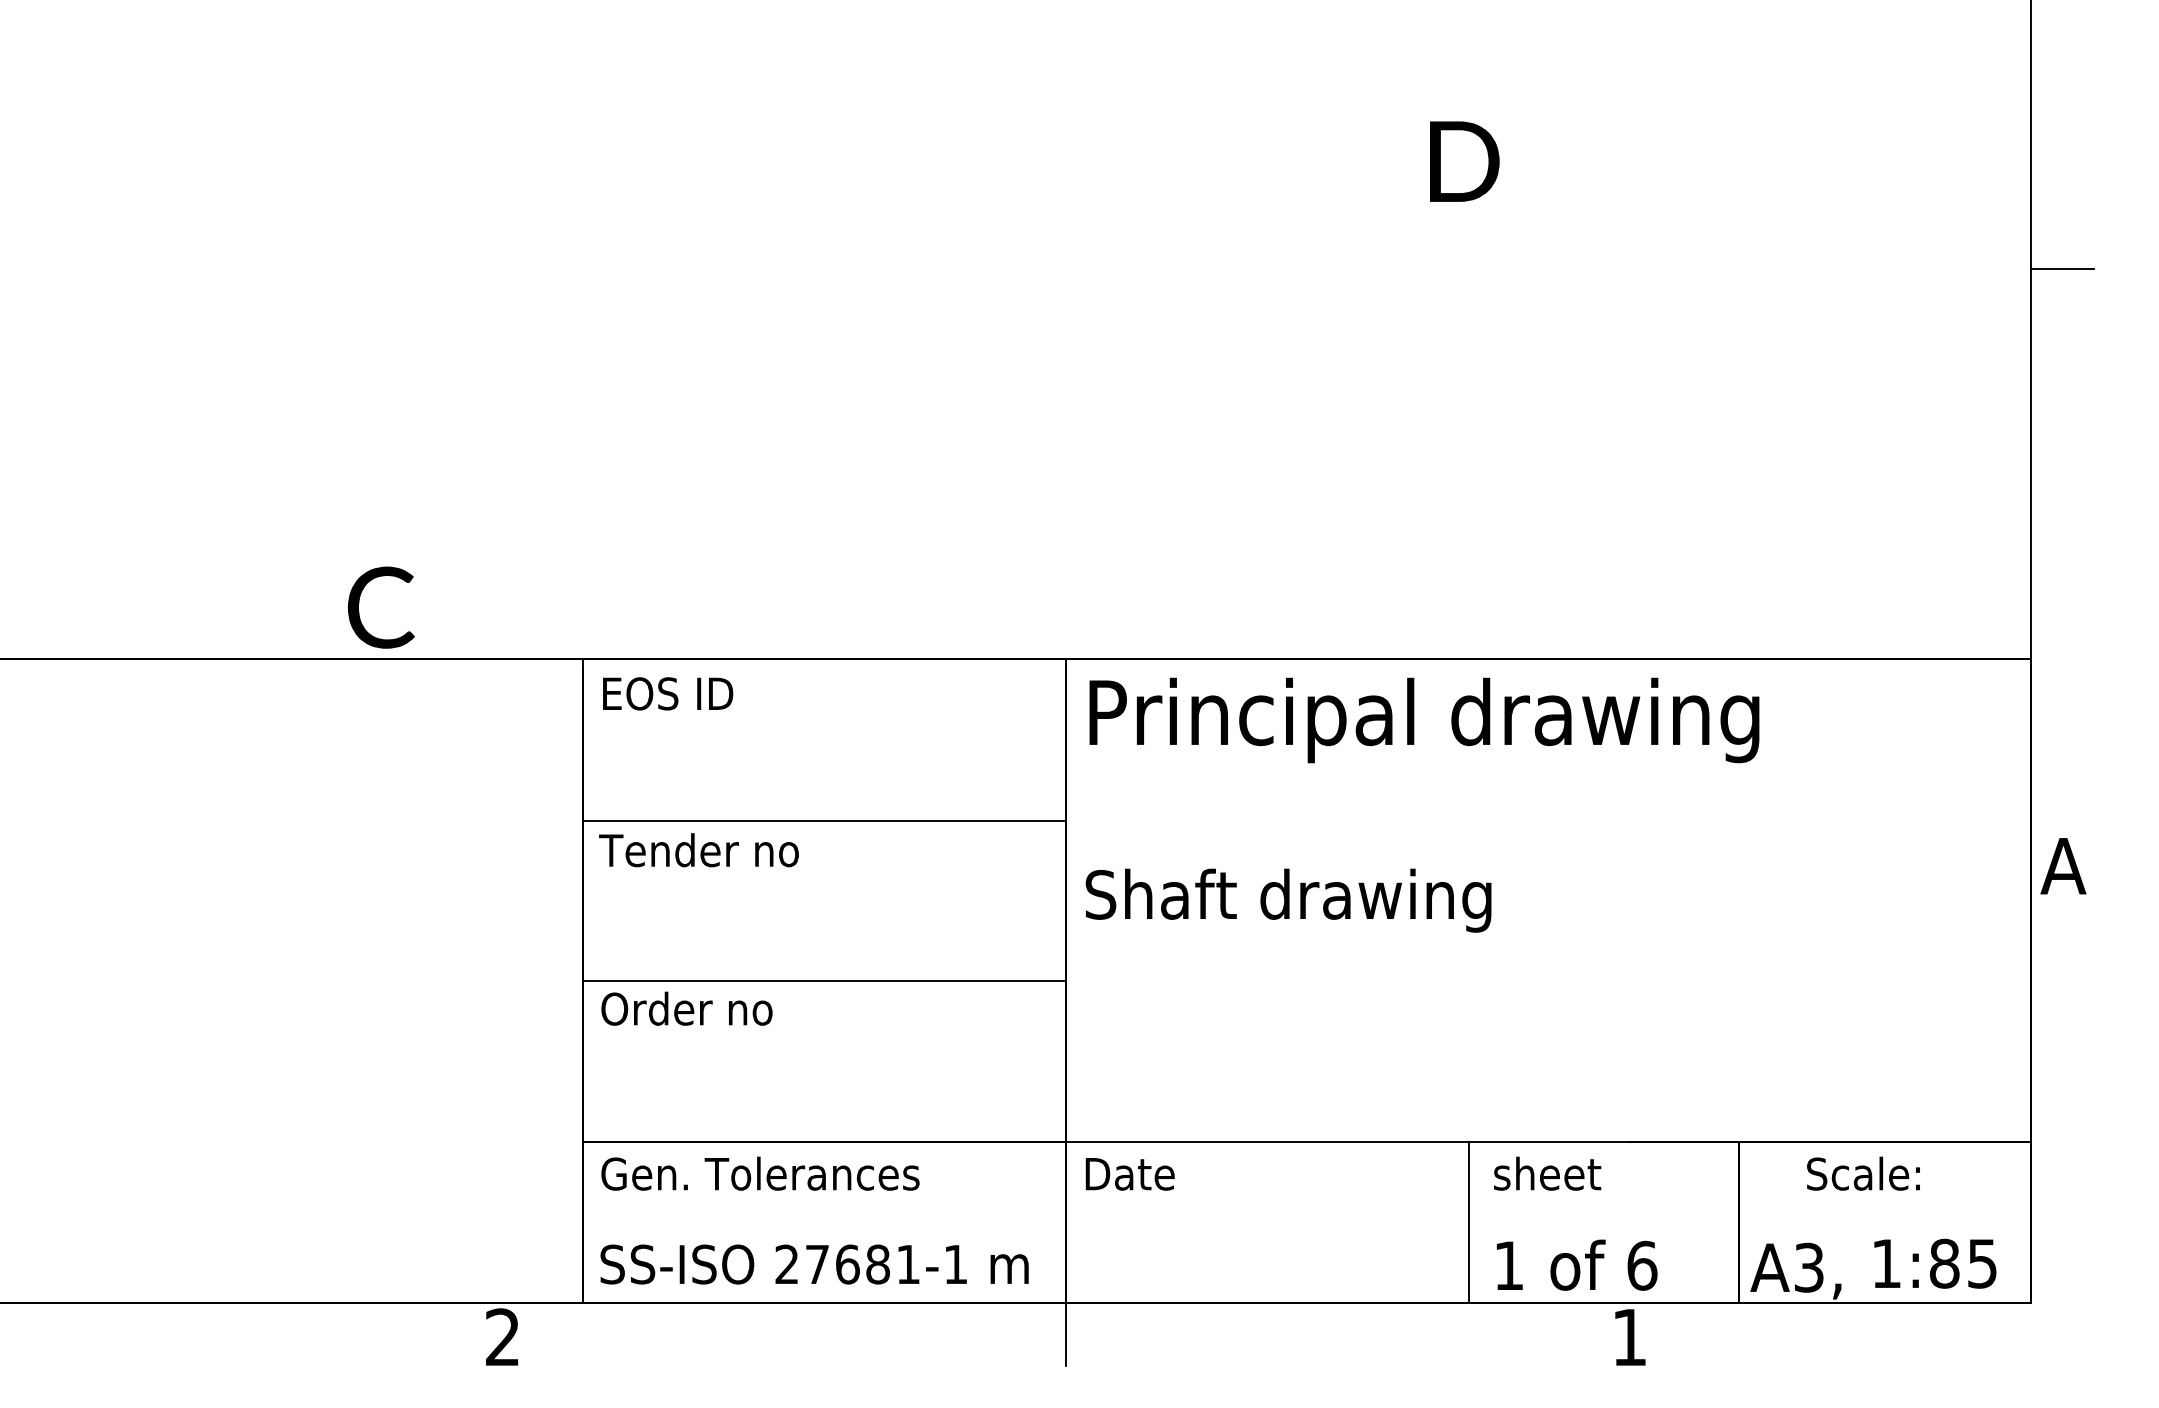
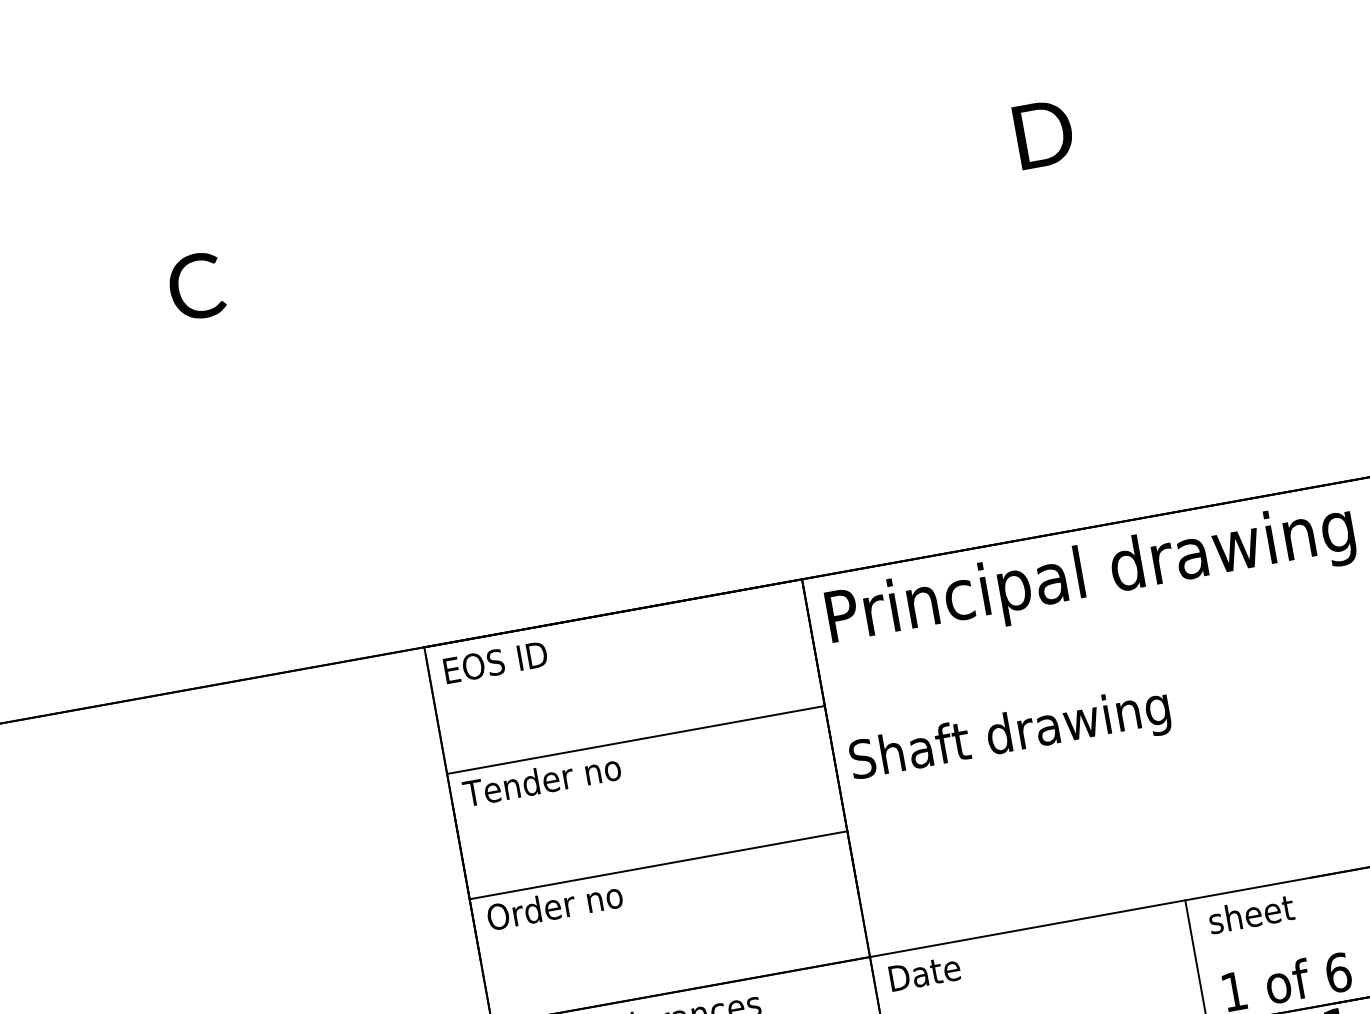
text: (380, 607) -> (195, 286), moved

